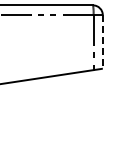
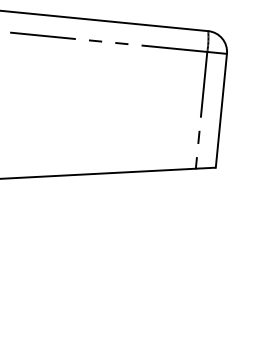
line: (102, 41) -> (220, 109), dashed -> solid

